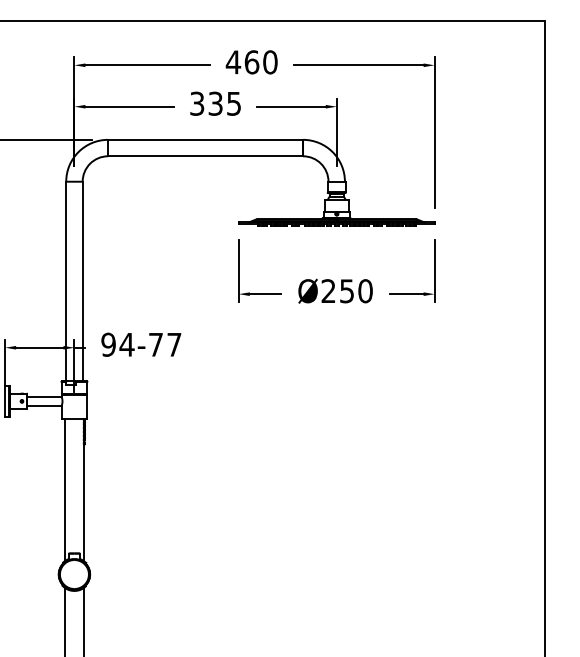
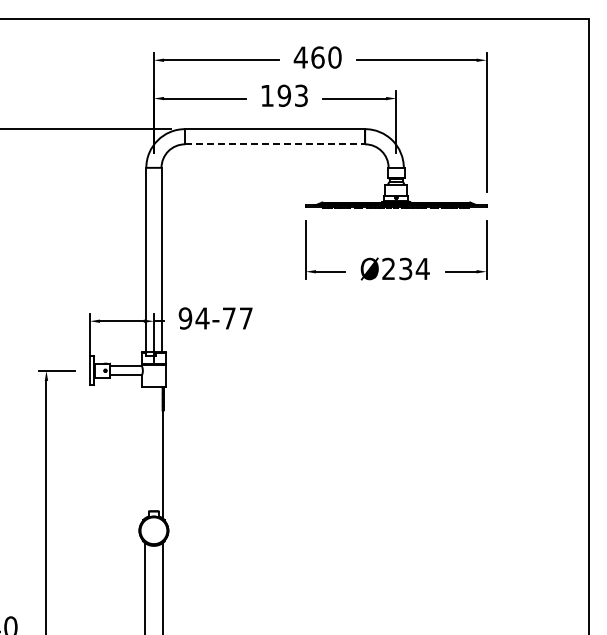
text: (215, 103) -> (284, 95), 335 -> 193
line: (206, 156) -> (275, 144), solid -> dashed
text: (356, 290) -> (414, 268), Ø250 -> Ø234
line: (65, 489) -> (145, 452), removed

